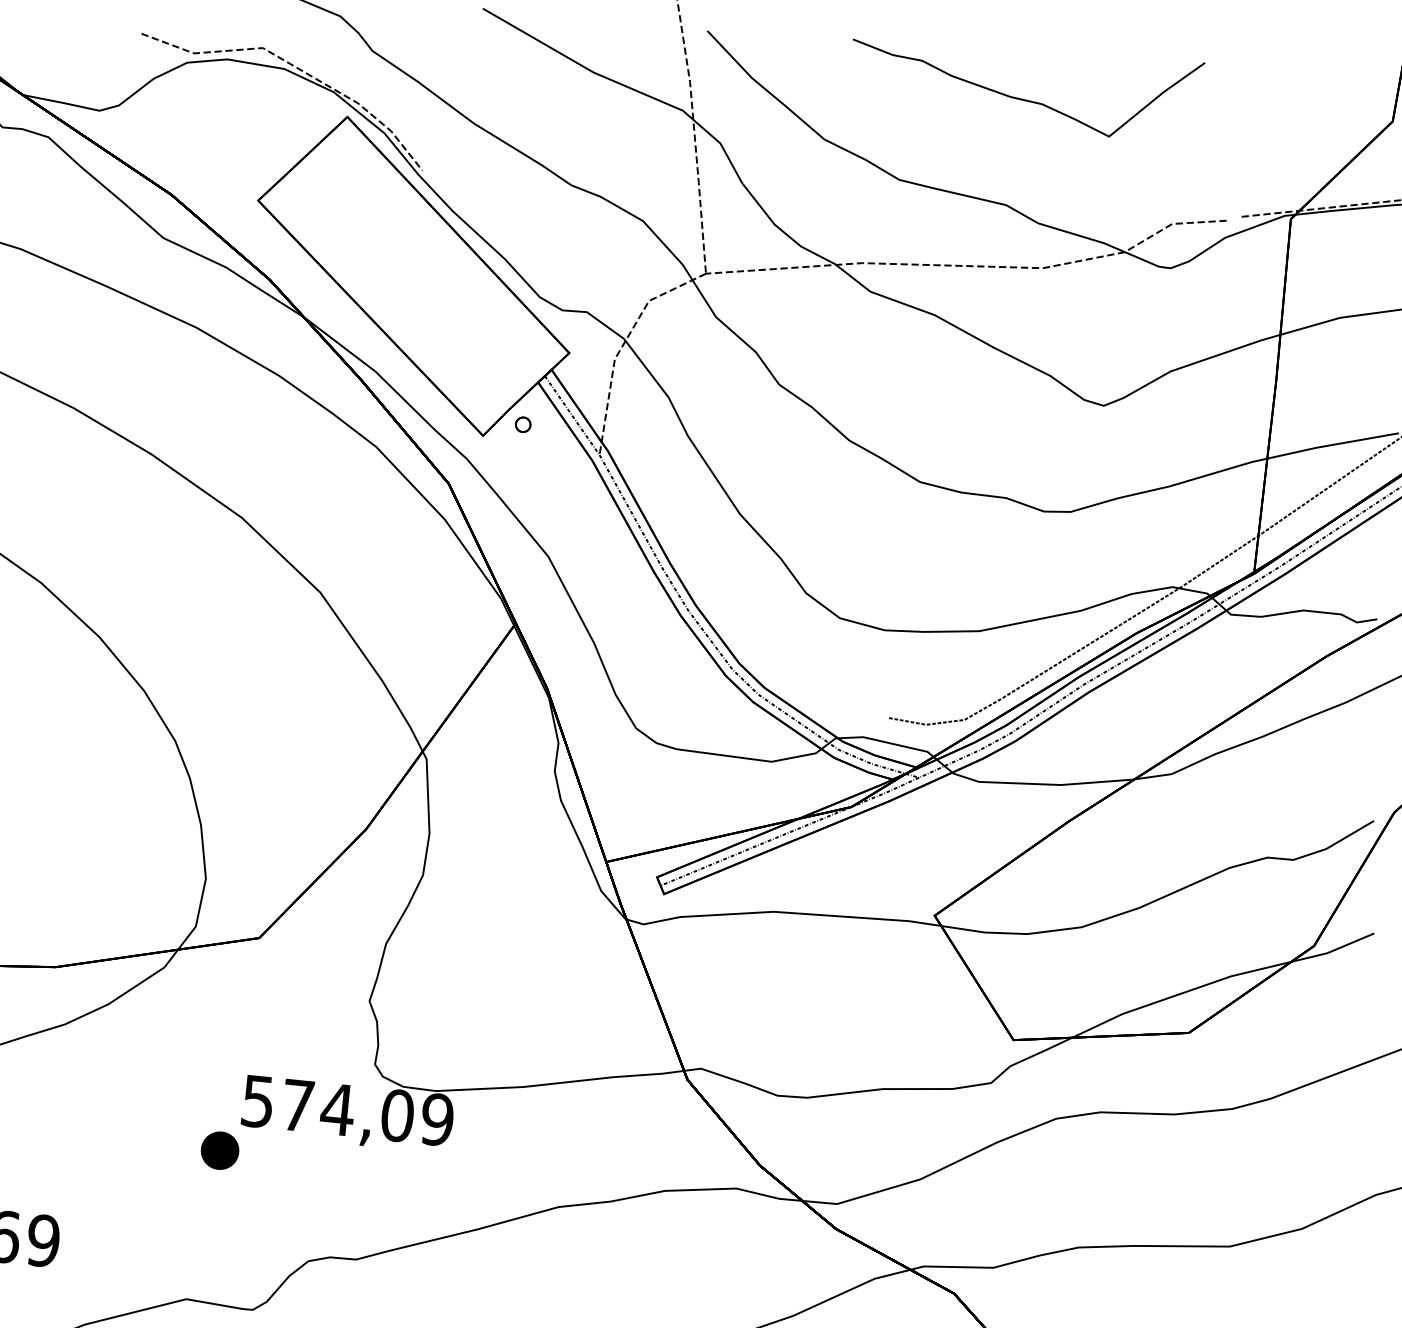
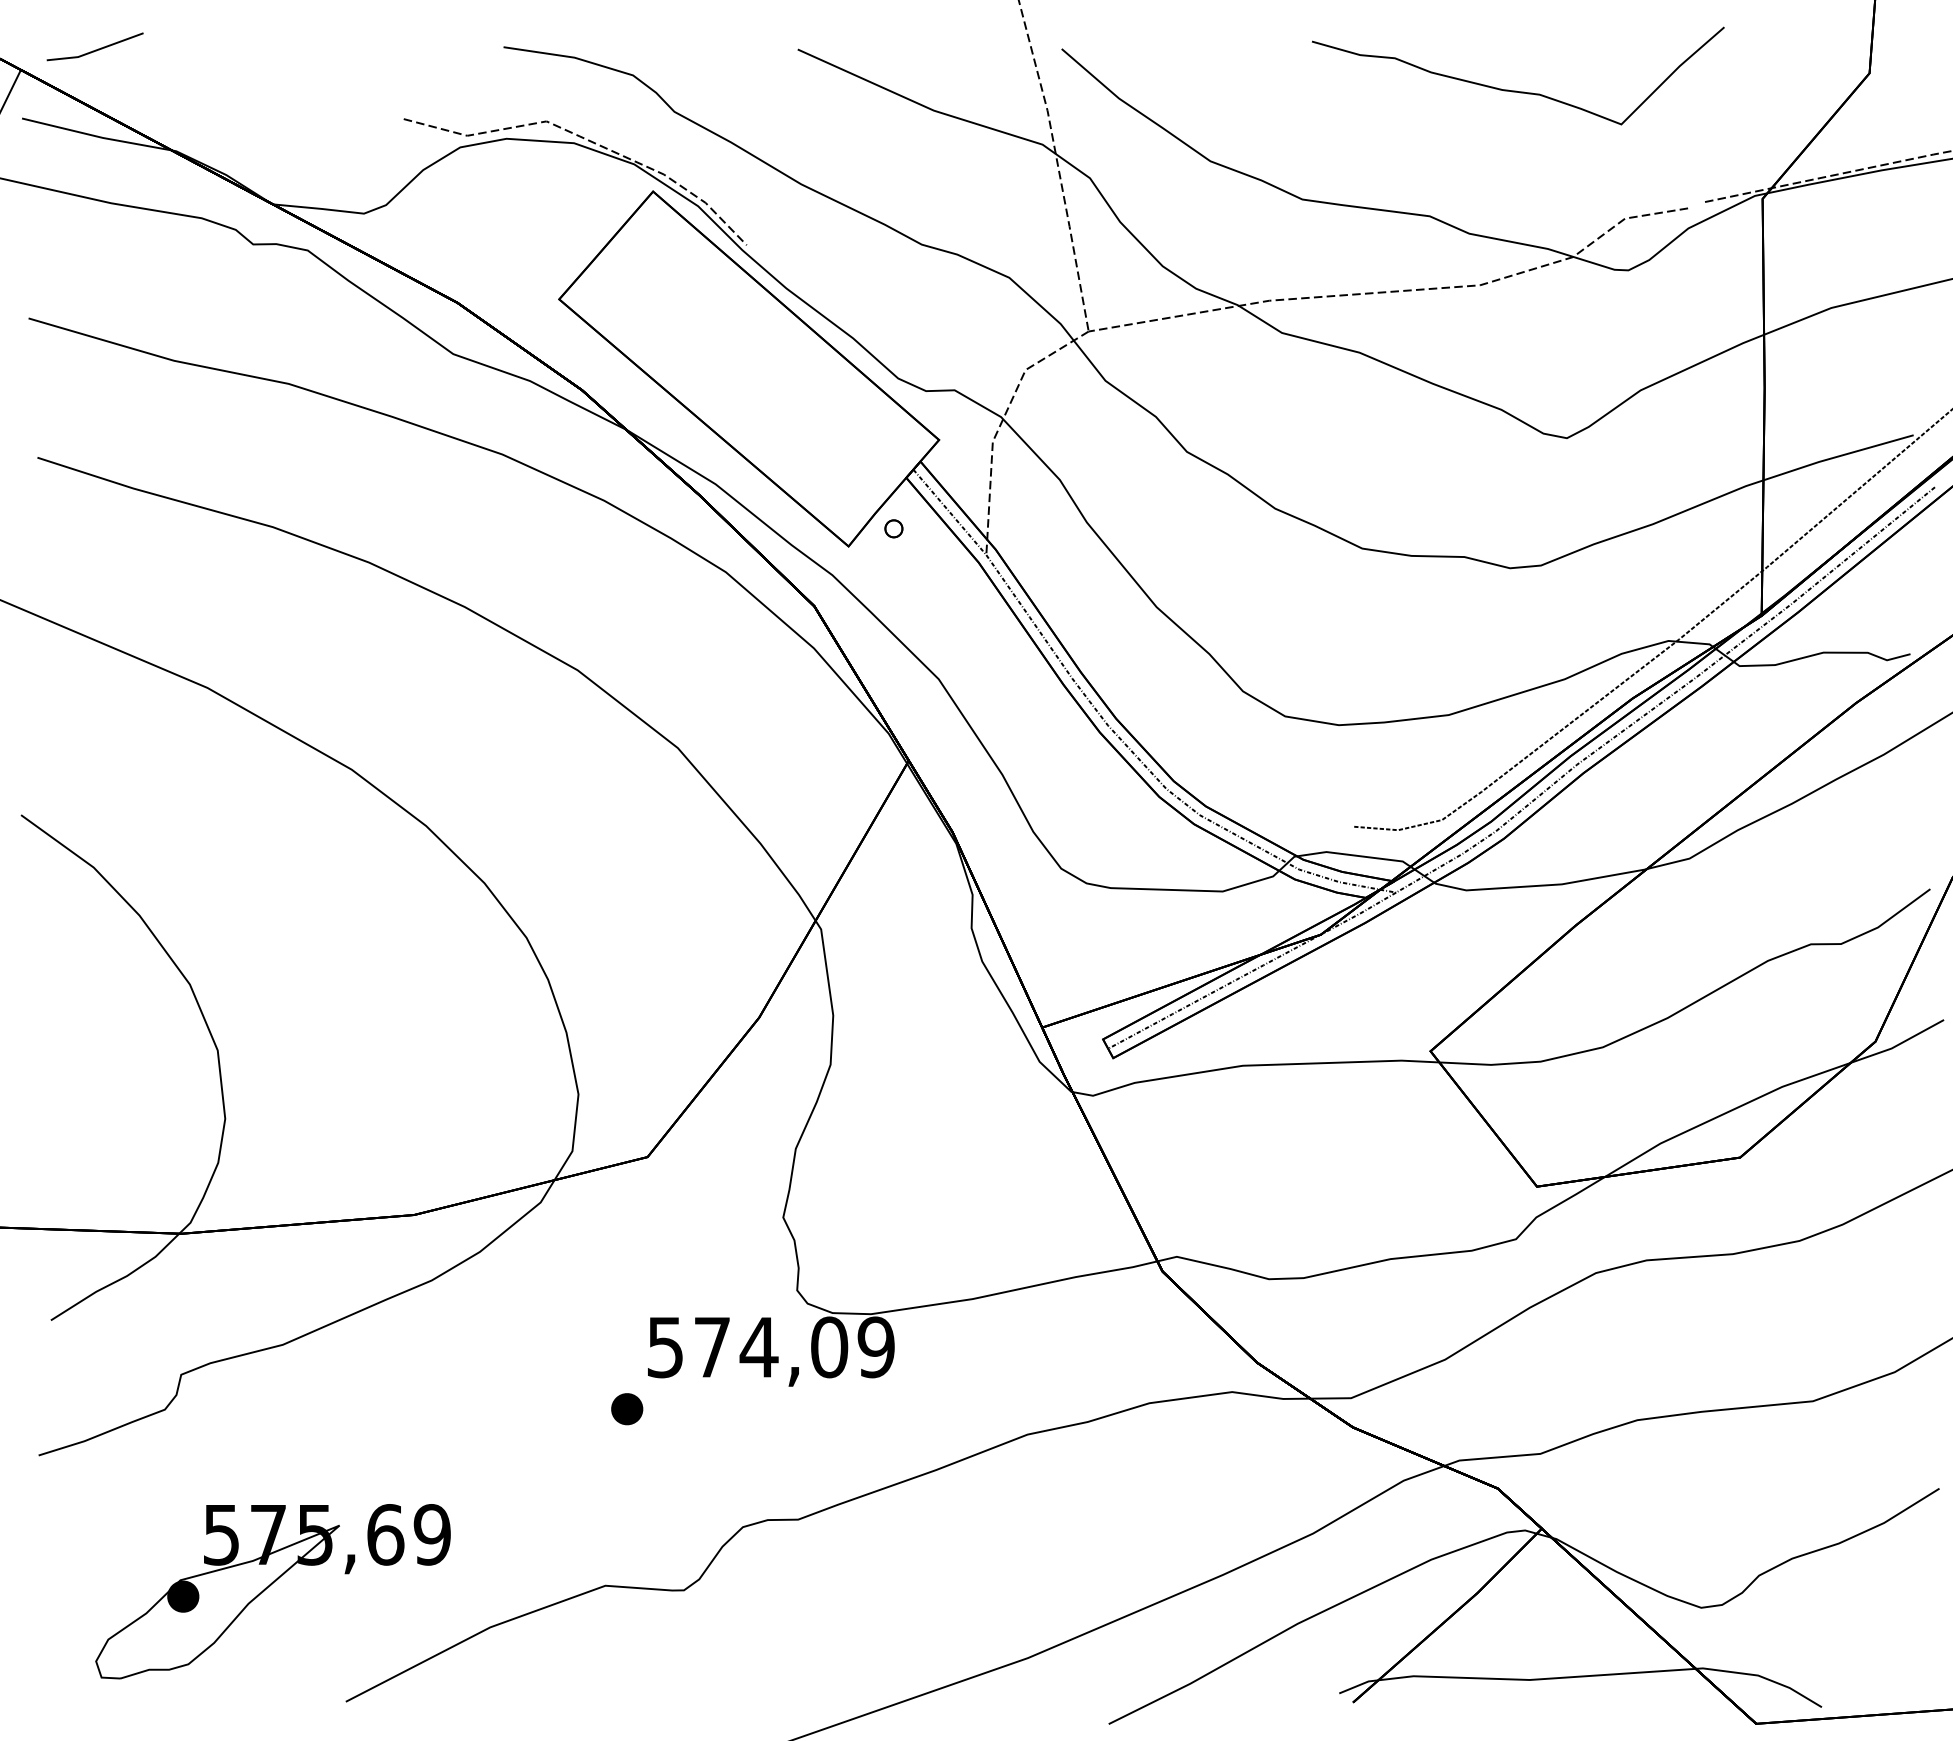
part: (1022, 98) -> (1516, 90), moved
part: (220, 1151) -> (627, 1409), size x0.71

